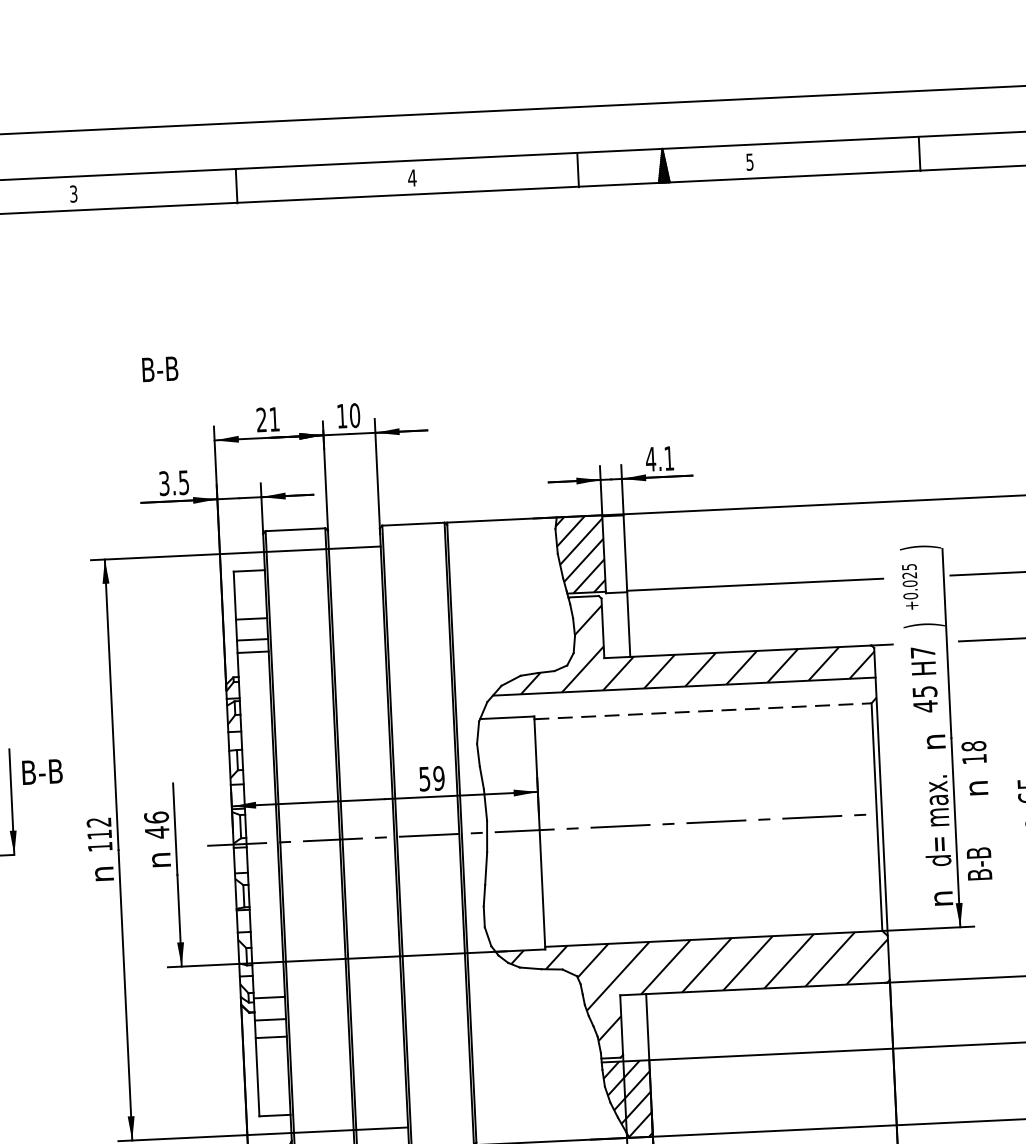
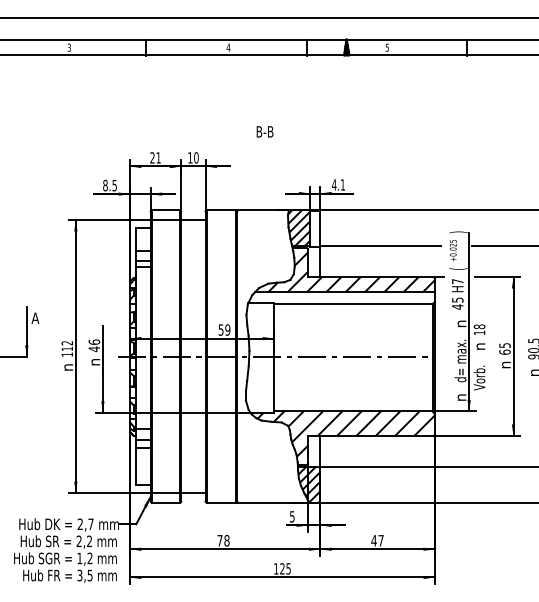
text: (159, 368) -> (264, 131), moved
text: (164, 483) -> (105, 185), 3.5 -> 8.5
text: (923, 624) -> (458, 268), ) -> (
line: (703, 711) -> (353, 304), dashed -> solid
text: (41, 770) -> (41, 317), B-B -> A
text: (978, 854) -> (479, 377), B-B -> Vorb.

